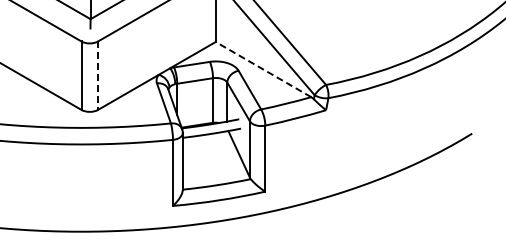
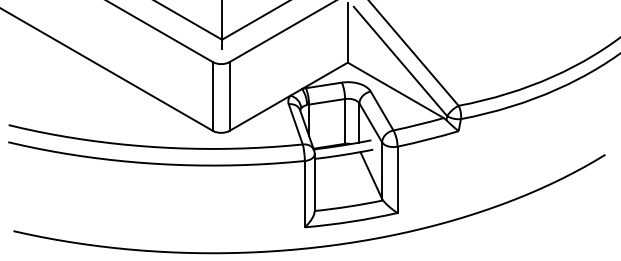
line: (263, 69) -> (395, 90), dashed -> solid
line: (97, 76) -> (229, 97), dashed -> solid

